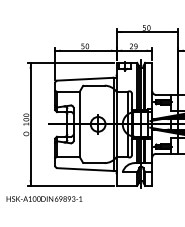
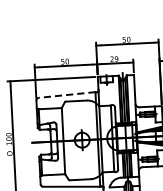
line: (85, 79) -> (67, 95), solid -> dashed

